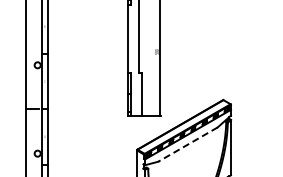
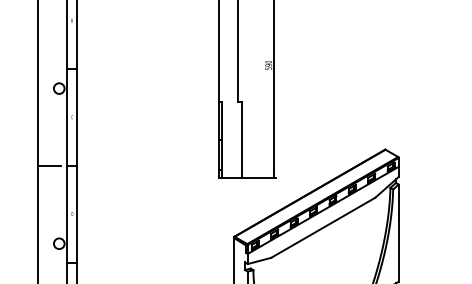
line: (187, 144) -> (322, 227), dashed -> solid

